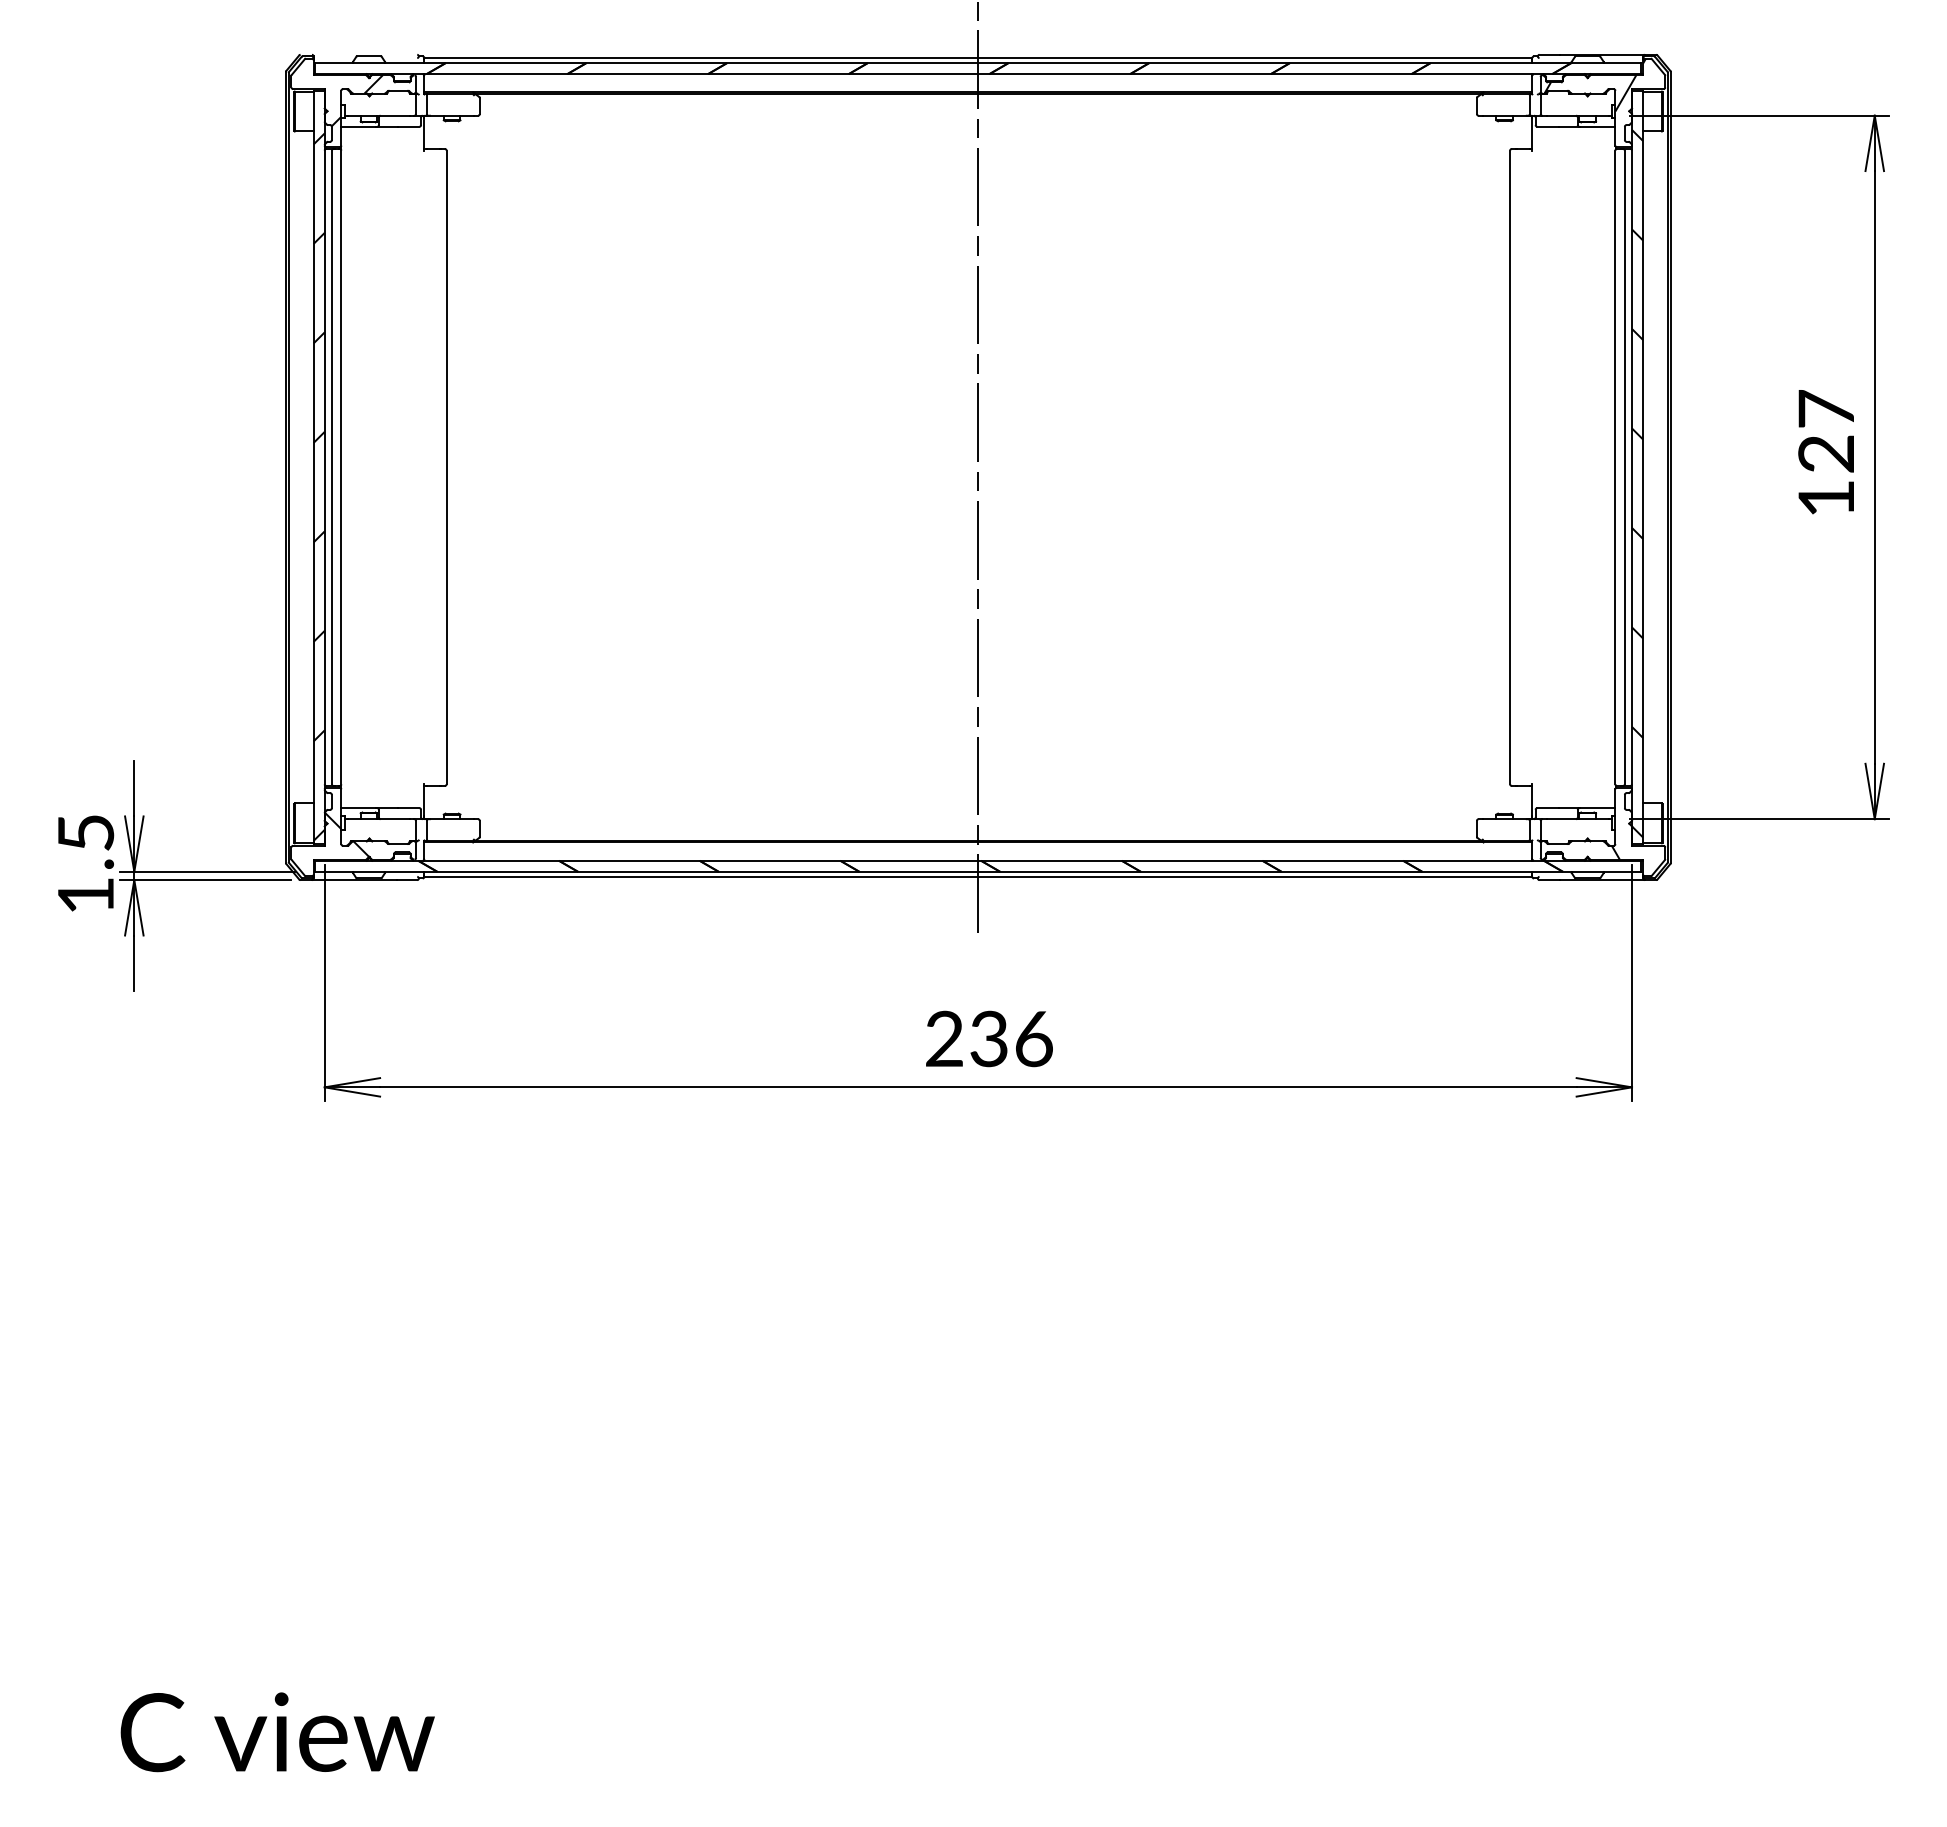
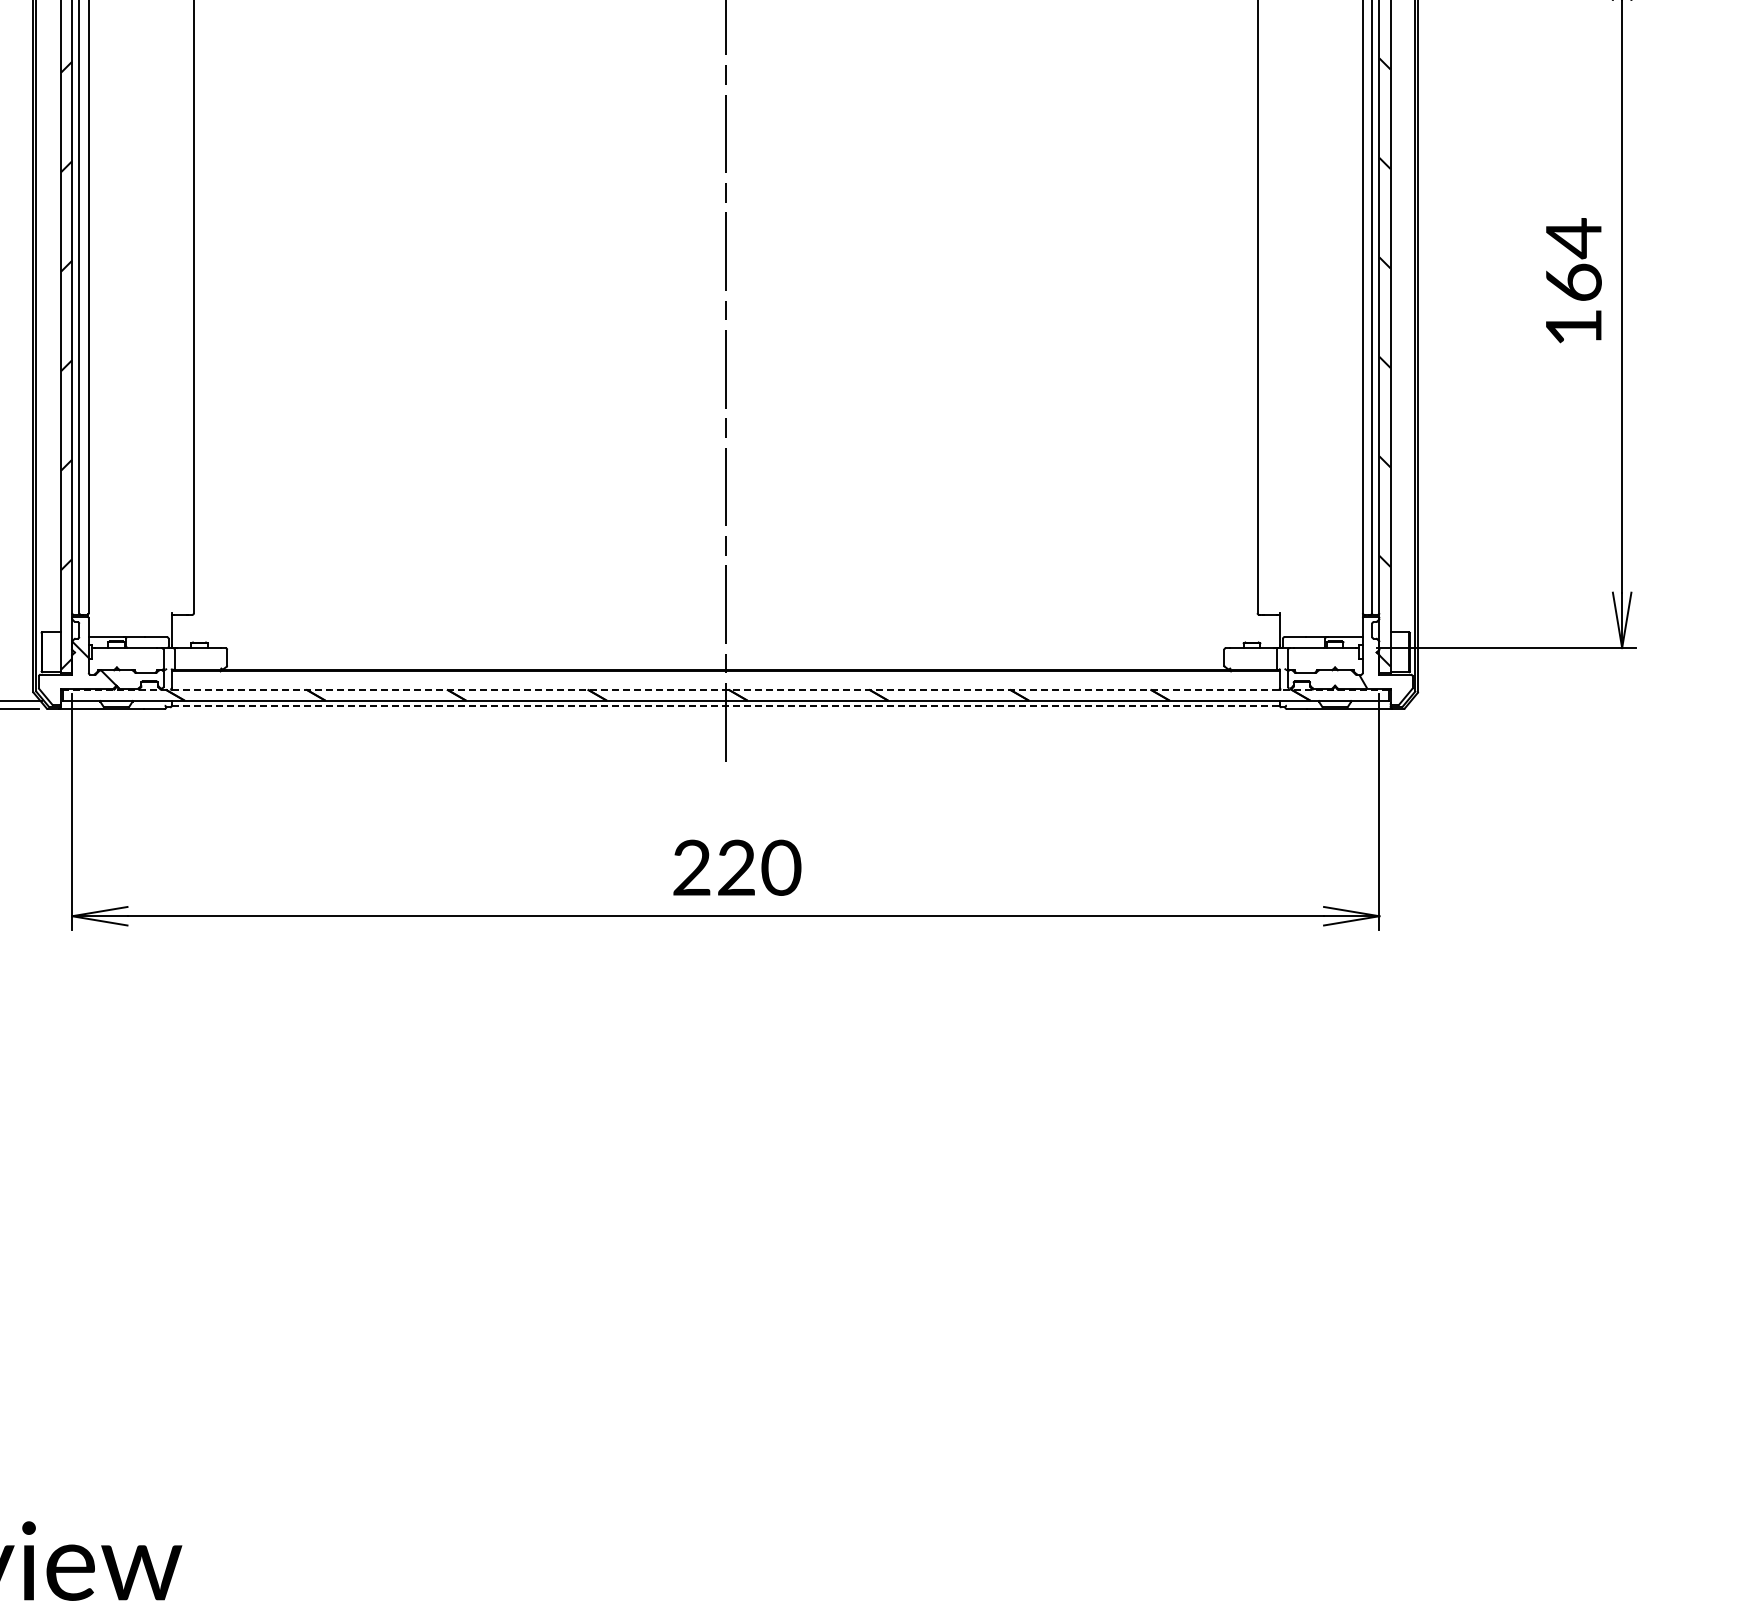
text: (1826, 430) -> (1573, 259), 127 -> 164
line: (977, 860) -> (724, 689), solid -> dashed
line: (978, 877) -> (725, 706), solid -> dashed
text: (1011, 1038) -> (758, 867), 236 -> 220

